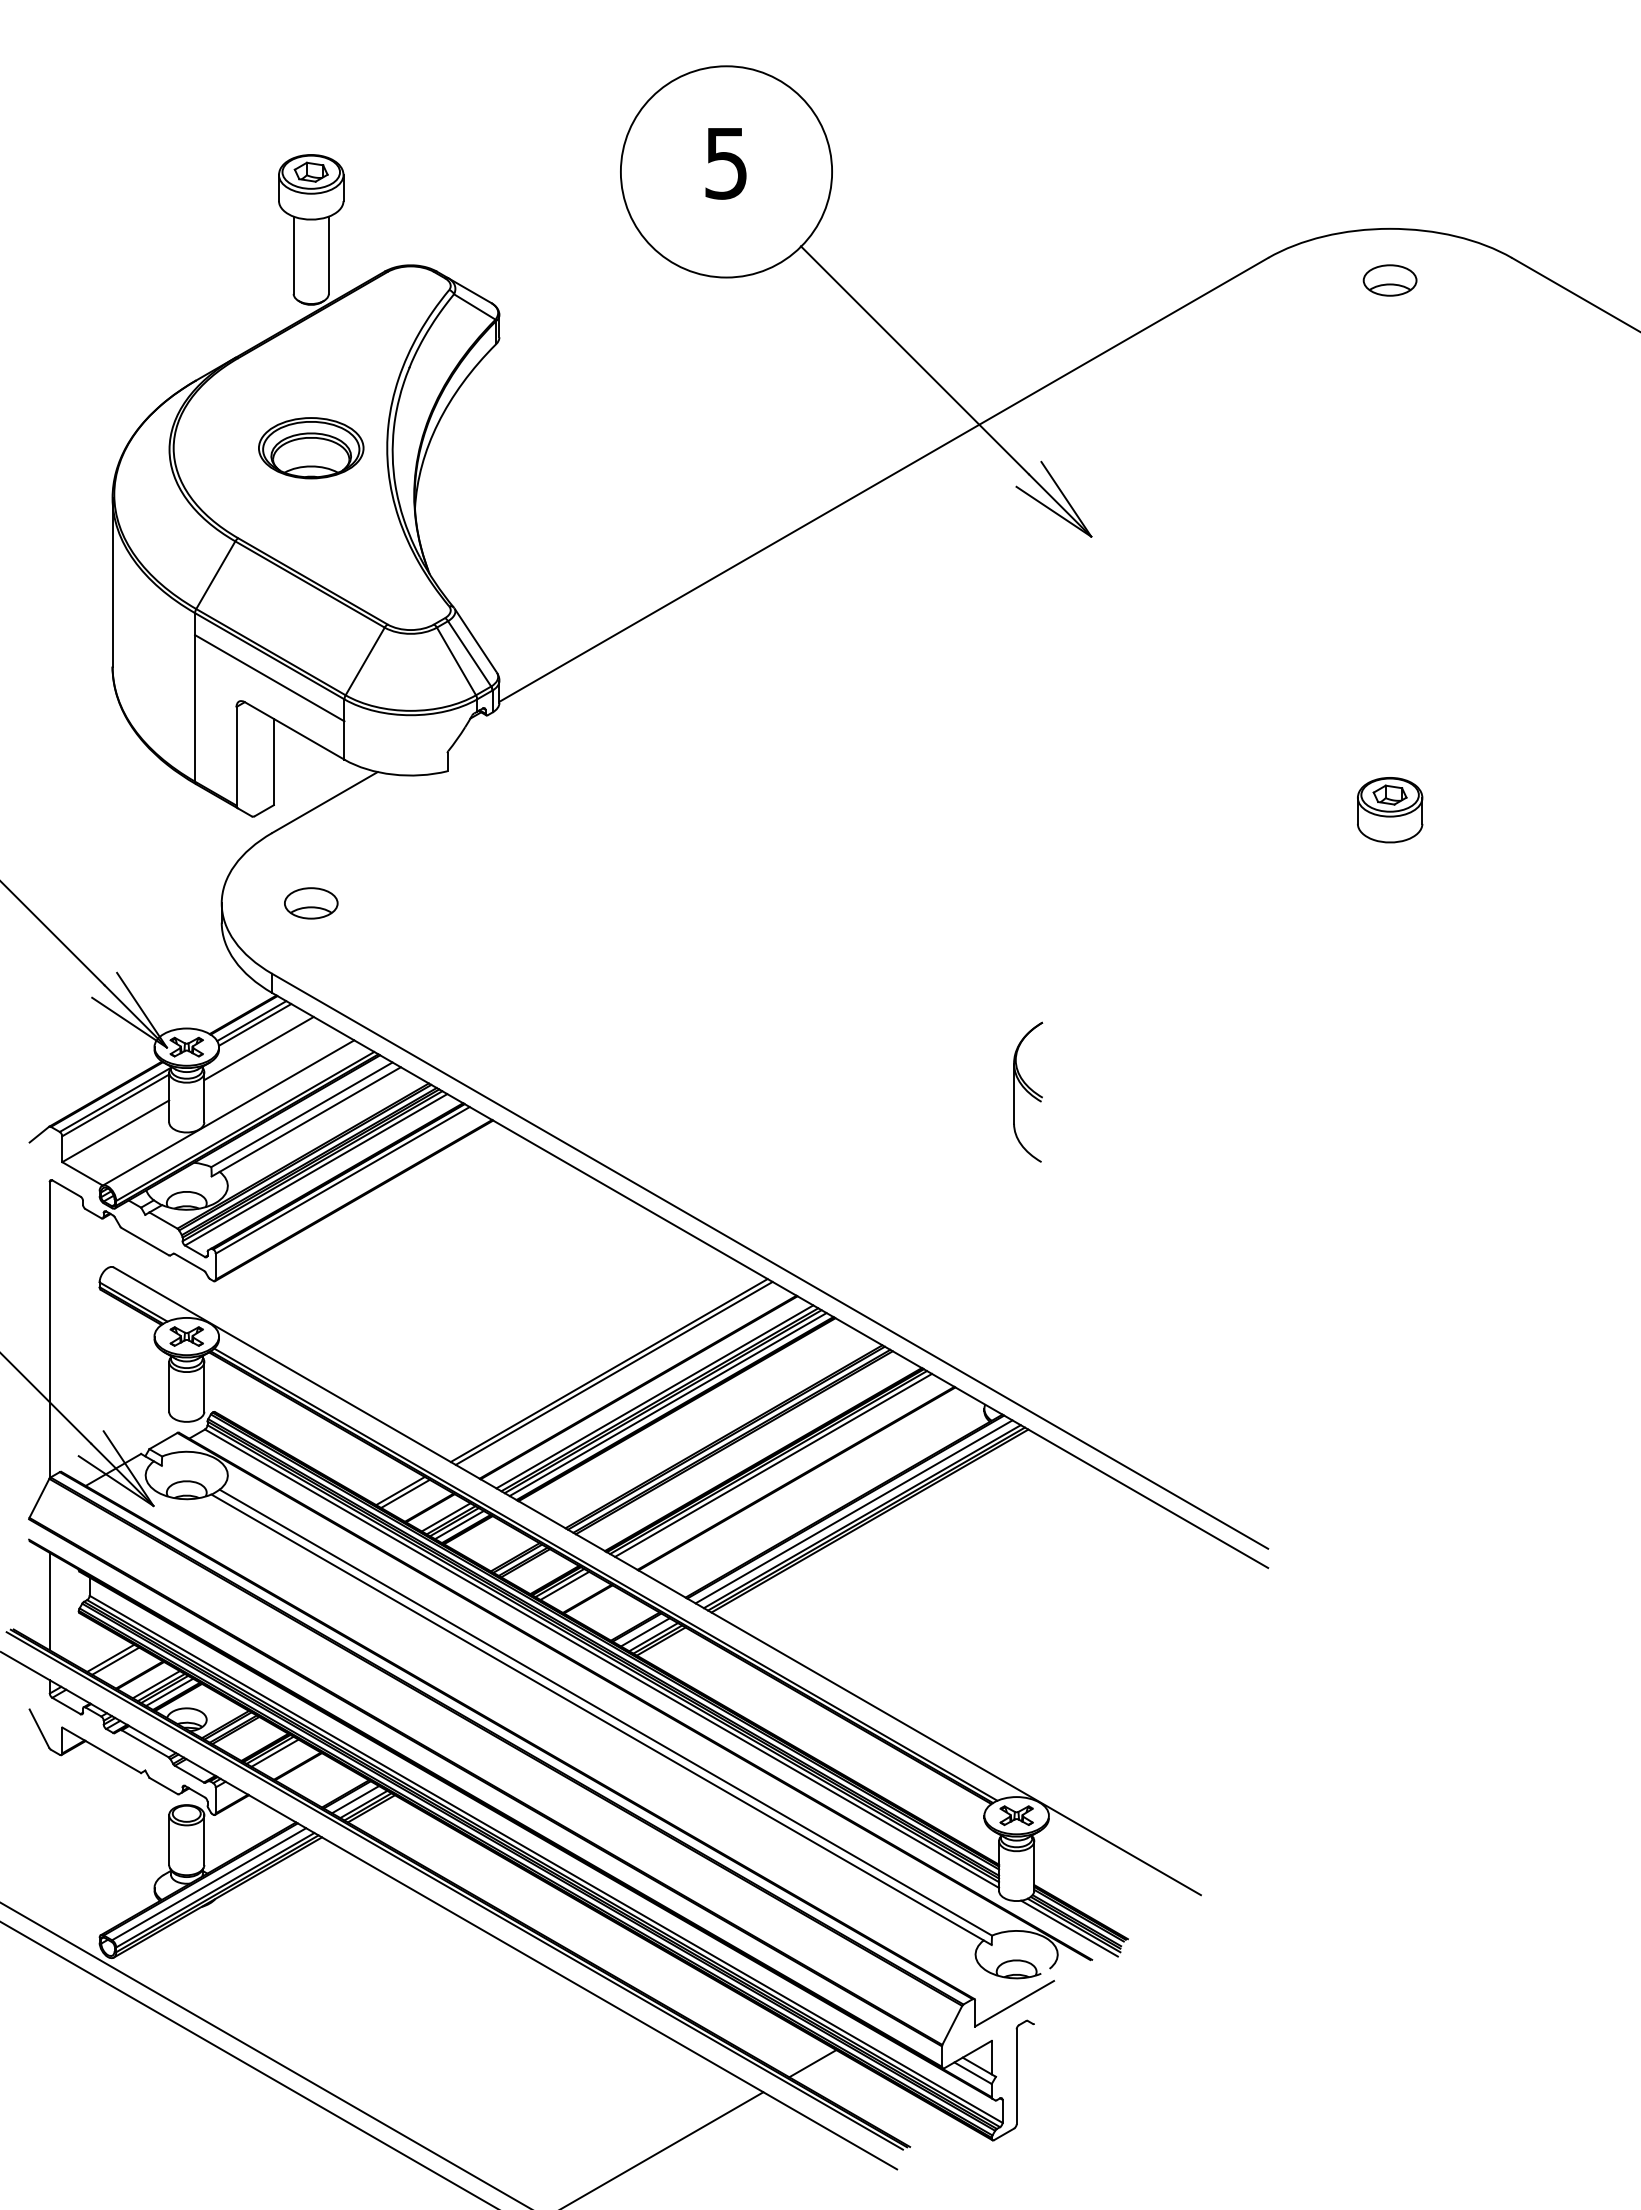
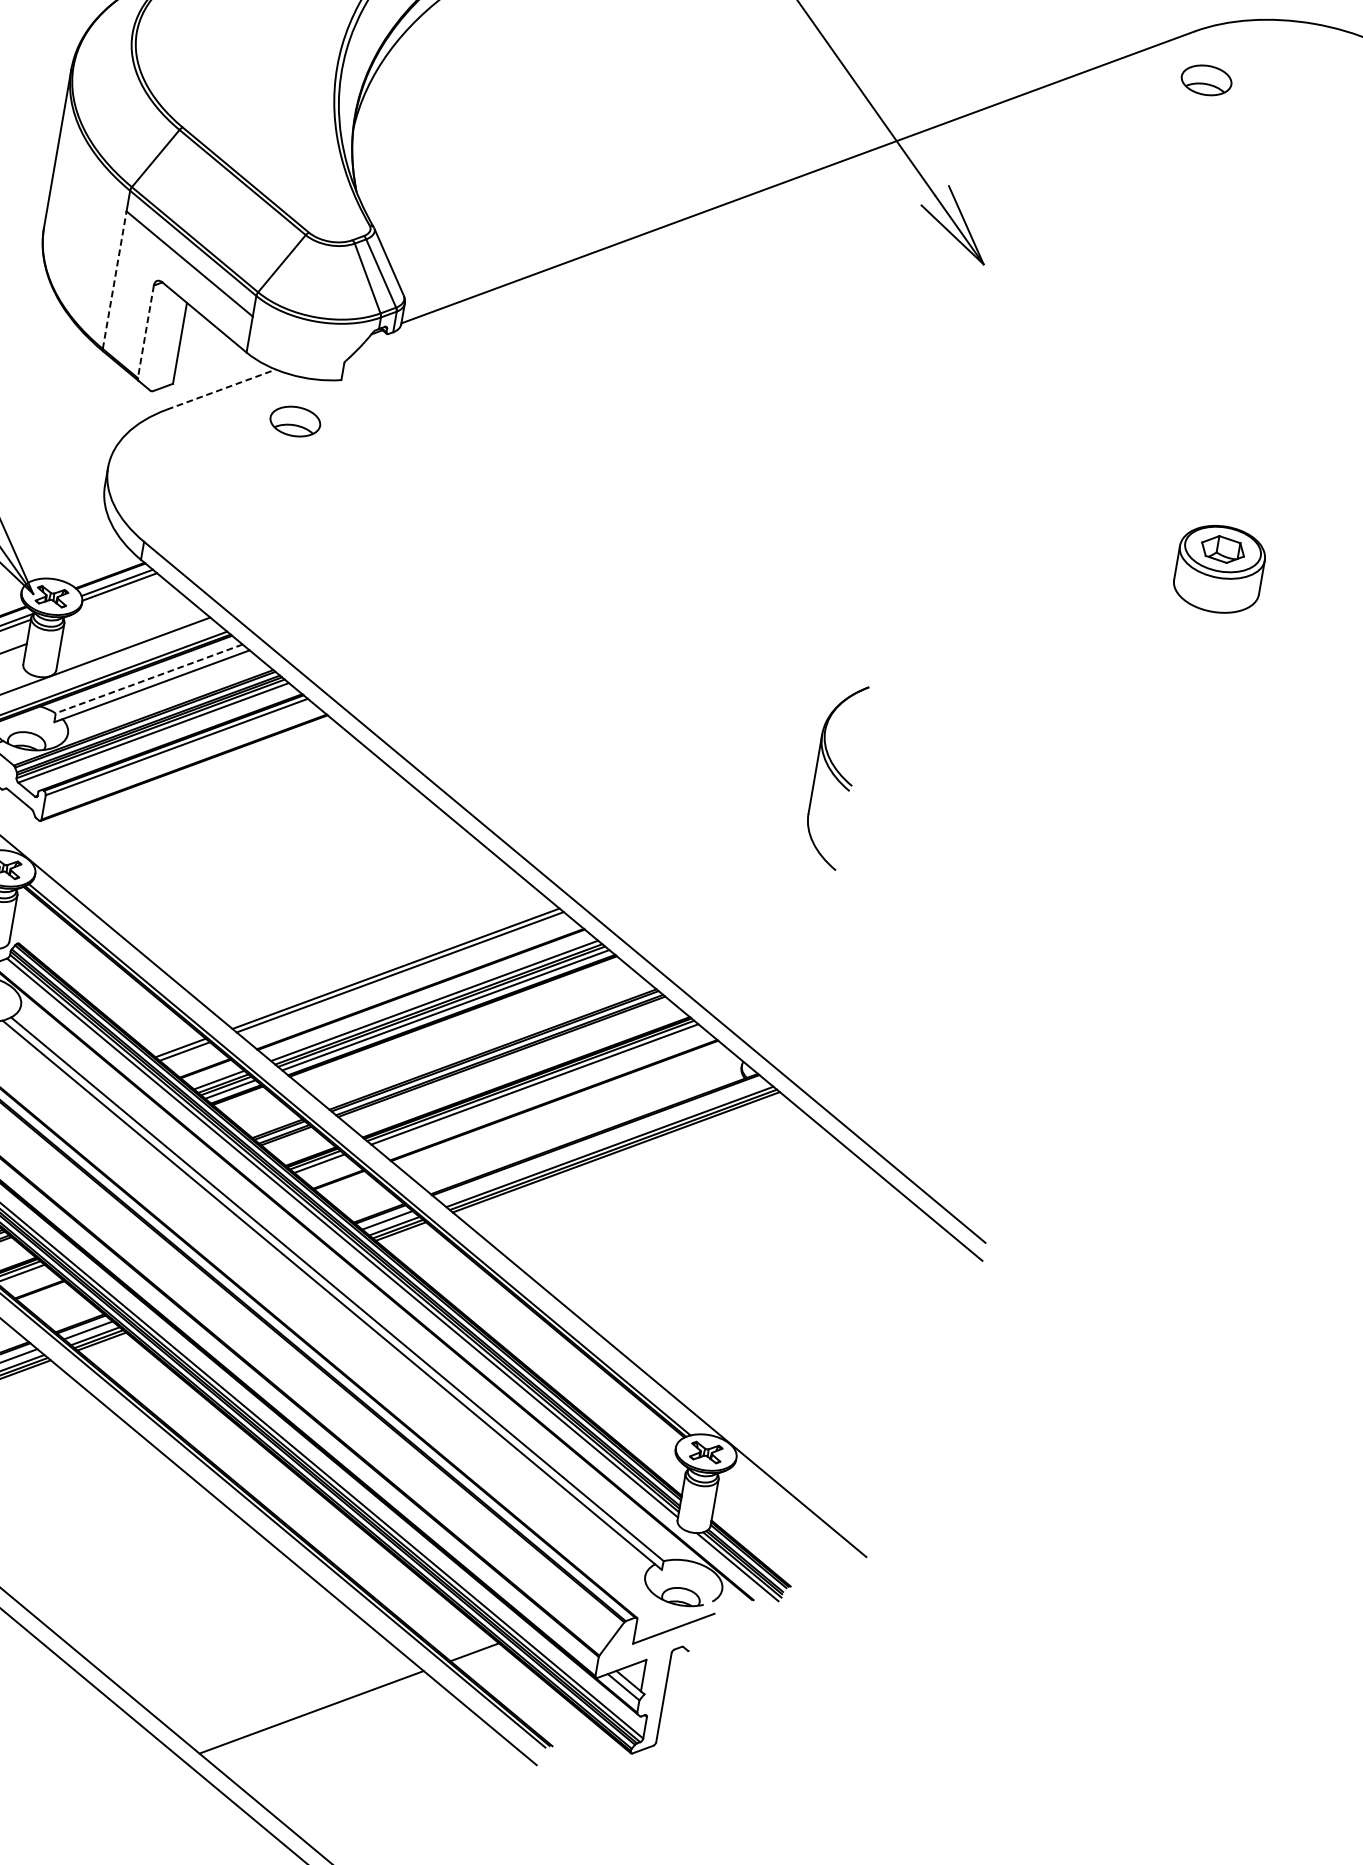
part: (1389, 280) -> (1206, 80), moved
part: (311, 448) -> (266, 55), removed
line: (195, 707) -> (115, 279), solid -> dashed
line: (236, 756) -> (145, 332), solid -> dashed
line: (325, 802) -> (221, 389), solid -> dashed
part: (1390, 810) -> (1220, 569), size x1.4
part: (311, 903) -> (295, 421), moved
line: (258, 1048) -> (119, 609), removed
part: (1028, 1091) -> (834, 774), size x1.4
line: (301, 1114) -> (148, 678), solid -> dashed
line: (853, 1511) -> (602, 1140), removed

